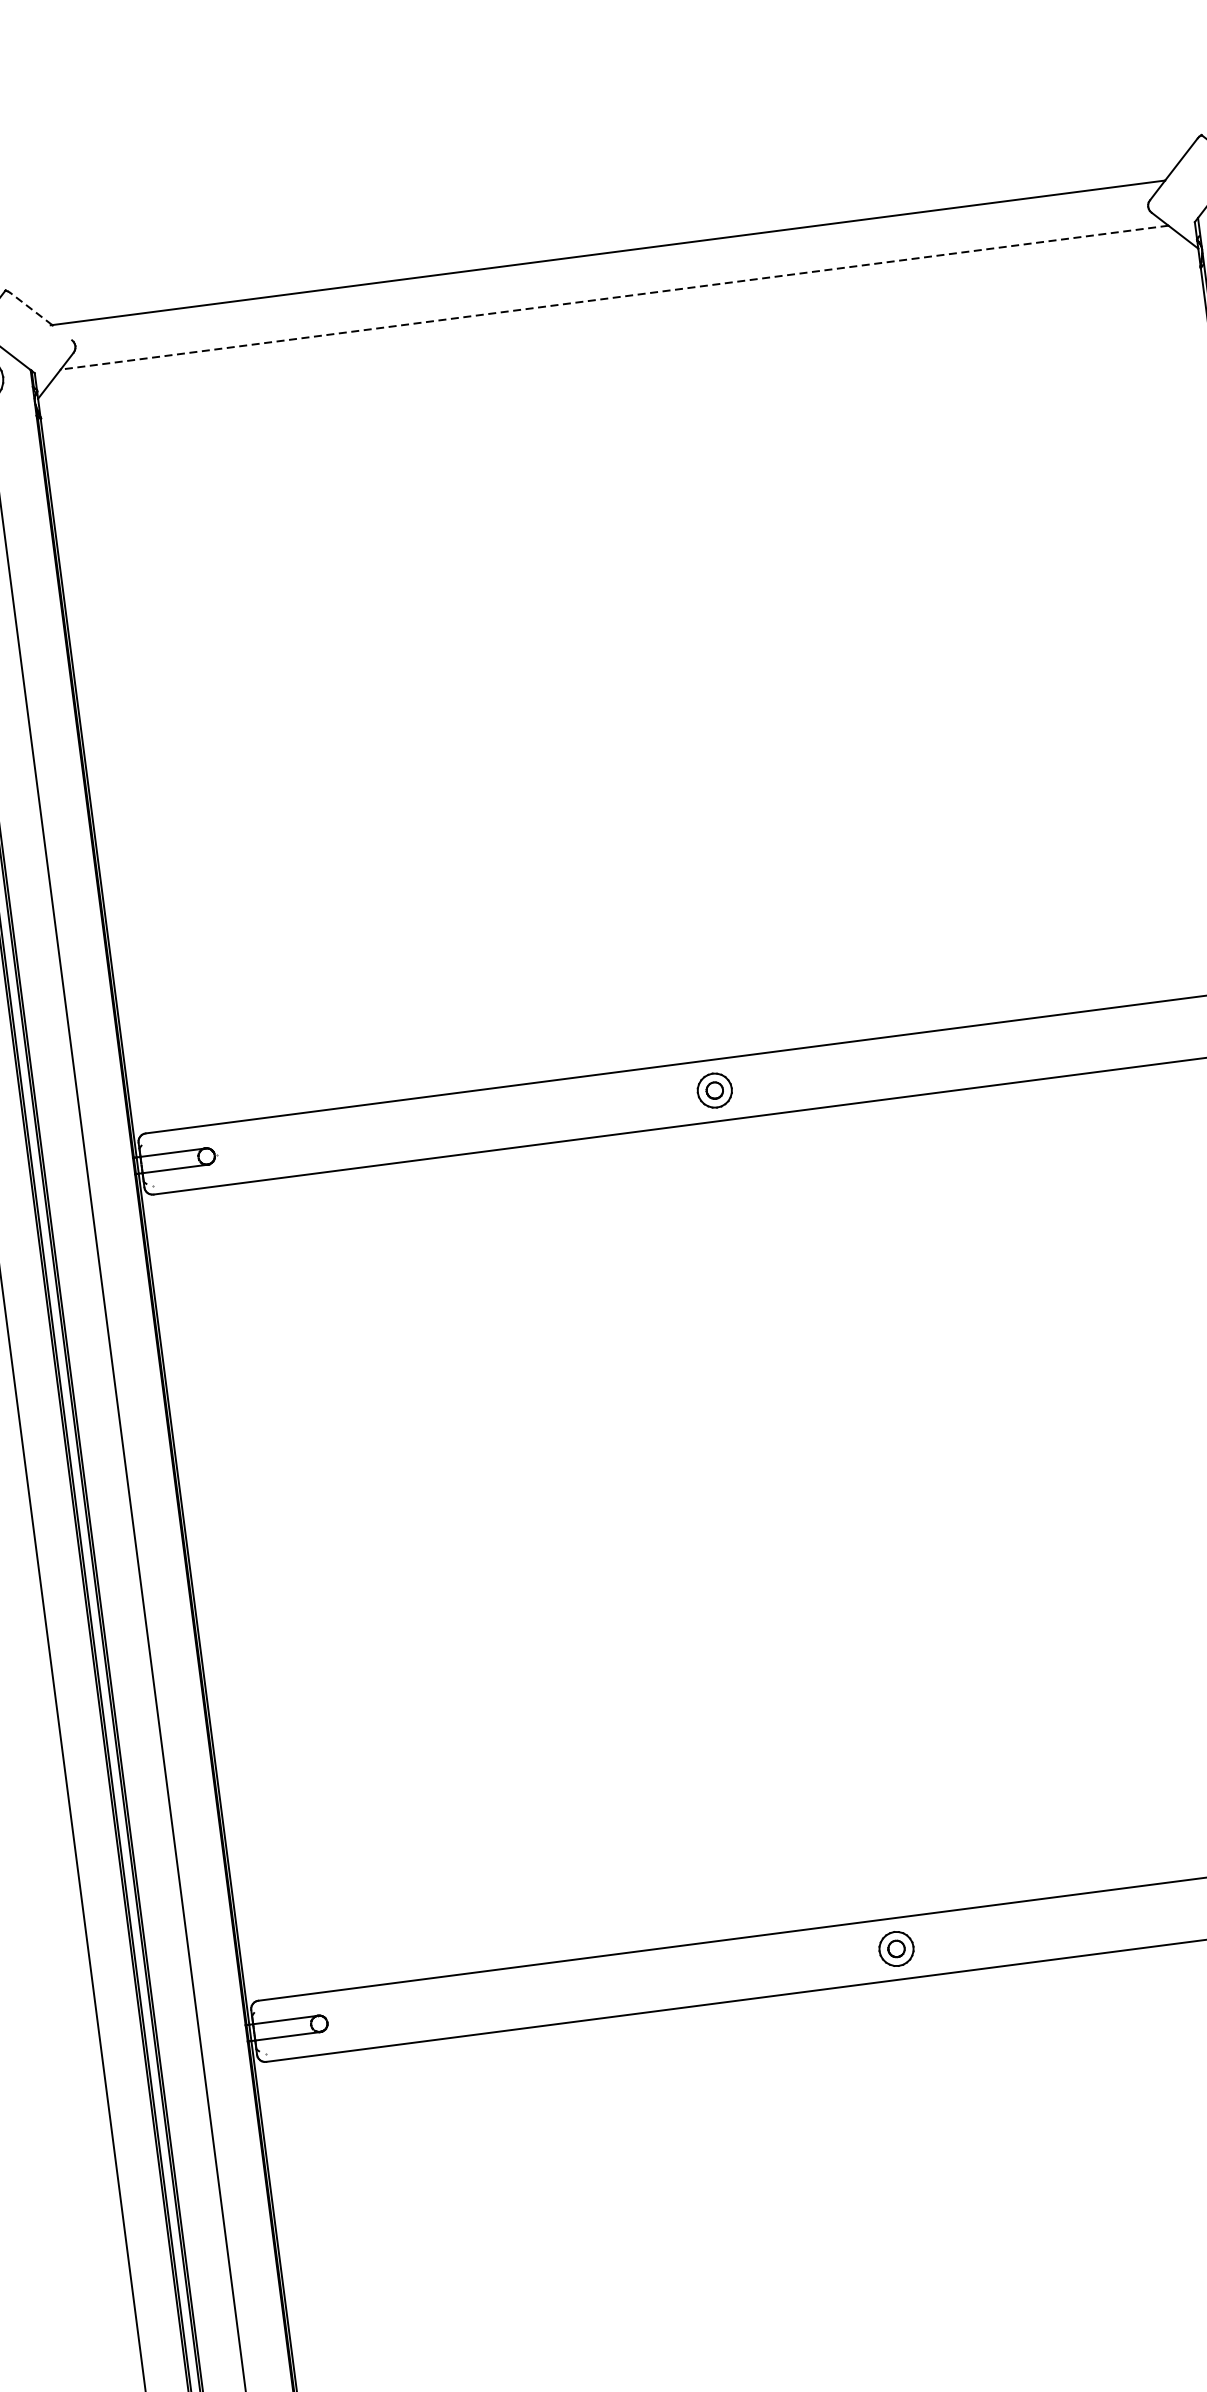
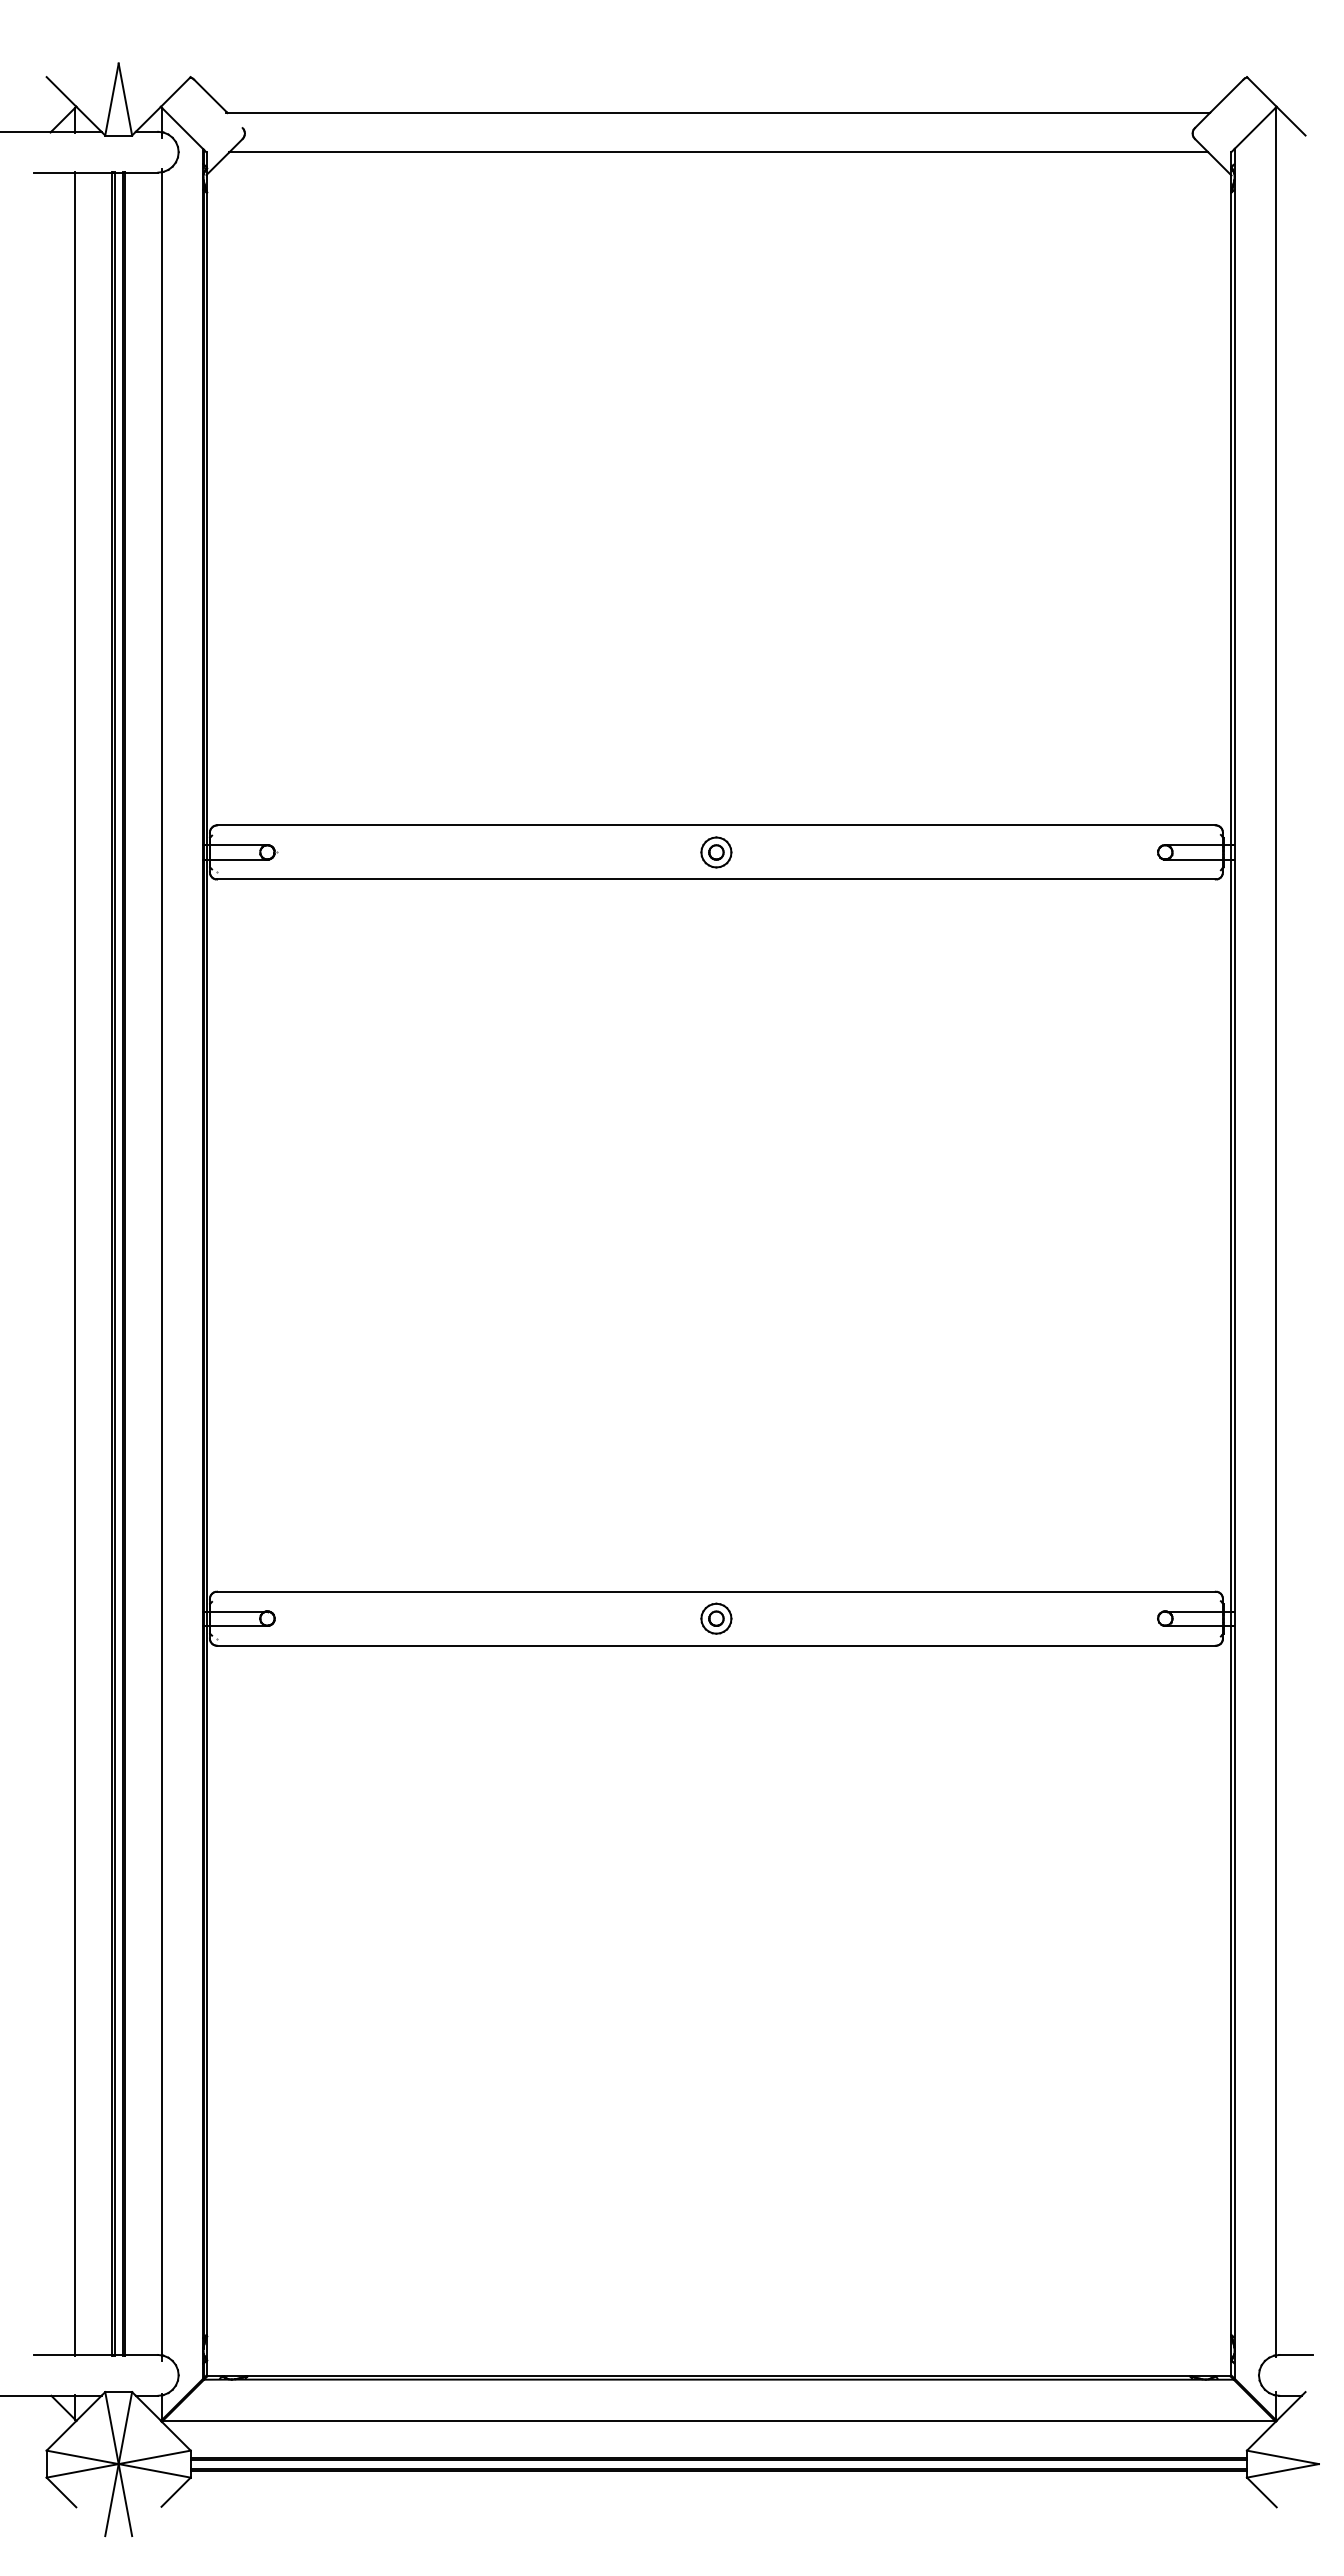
line: (614, 298) -> (718, 152), dashed -> solid
line: (30, 308) -> (210, 95), dashed -> solid
part: (896, 1948) -> (716, 1618), moved

